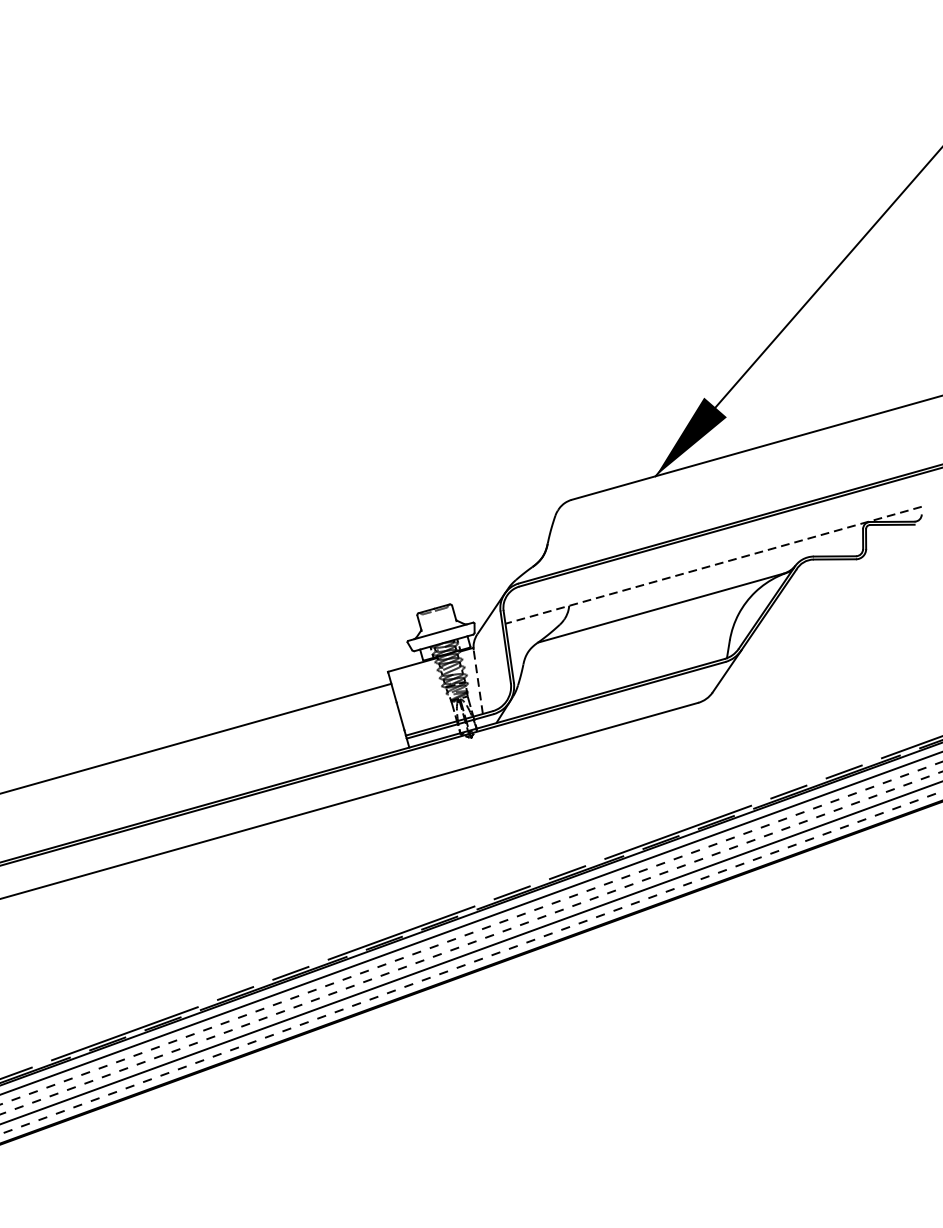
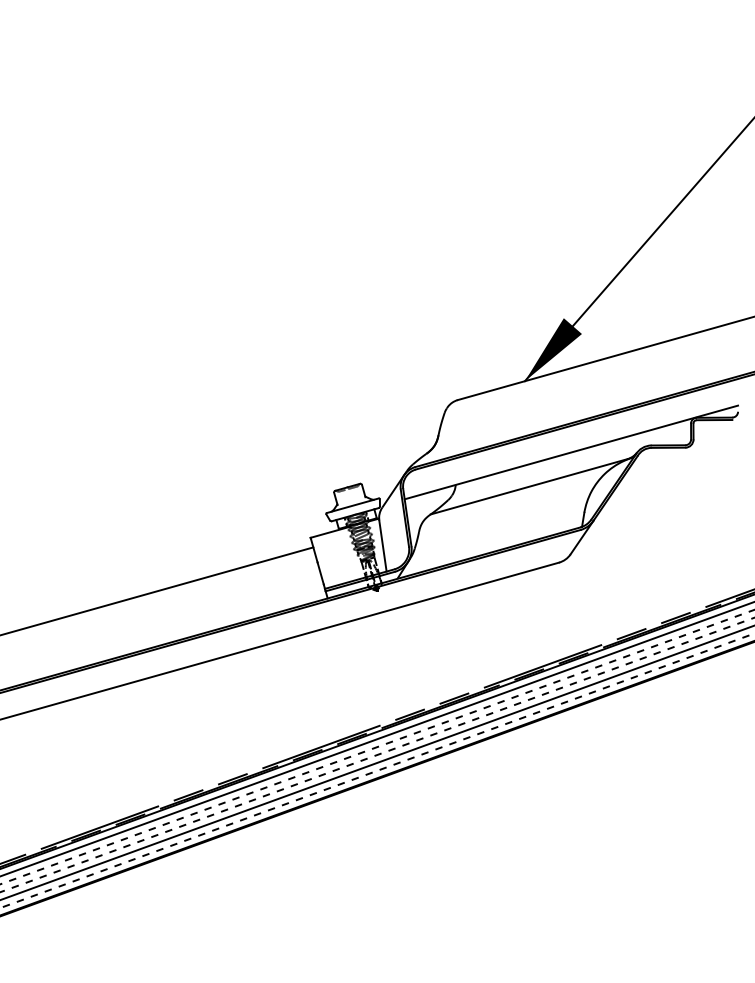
line: (712, 565) -> (570, 452), dashed -> solid
line: (477, 682) -> (382, 546), dashed -> solid

